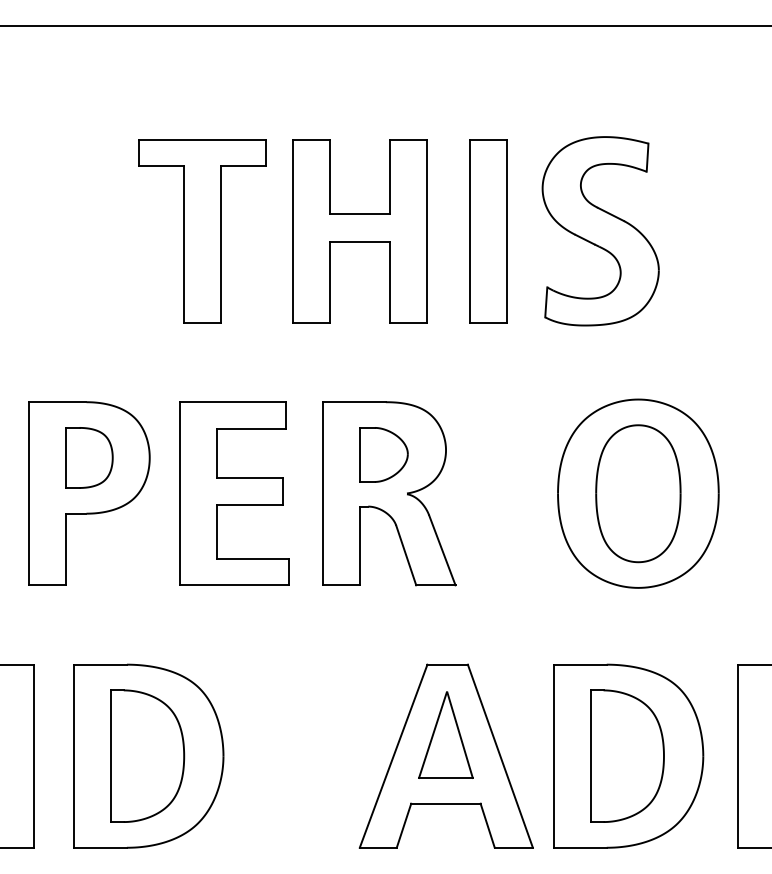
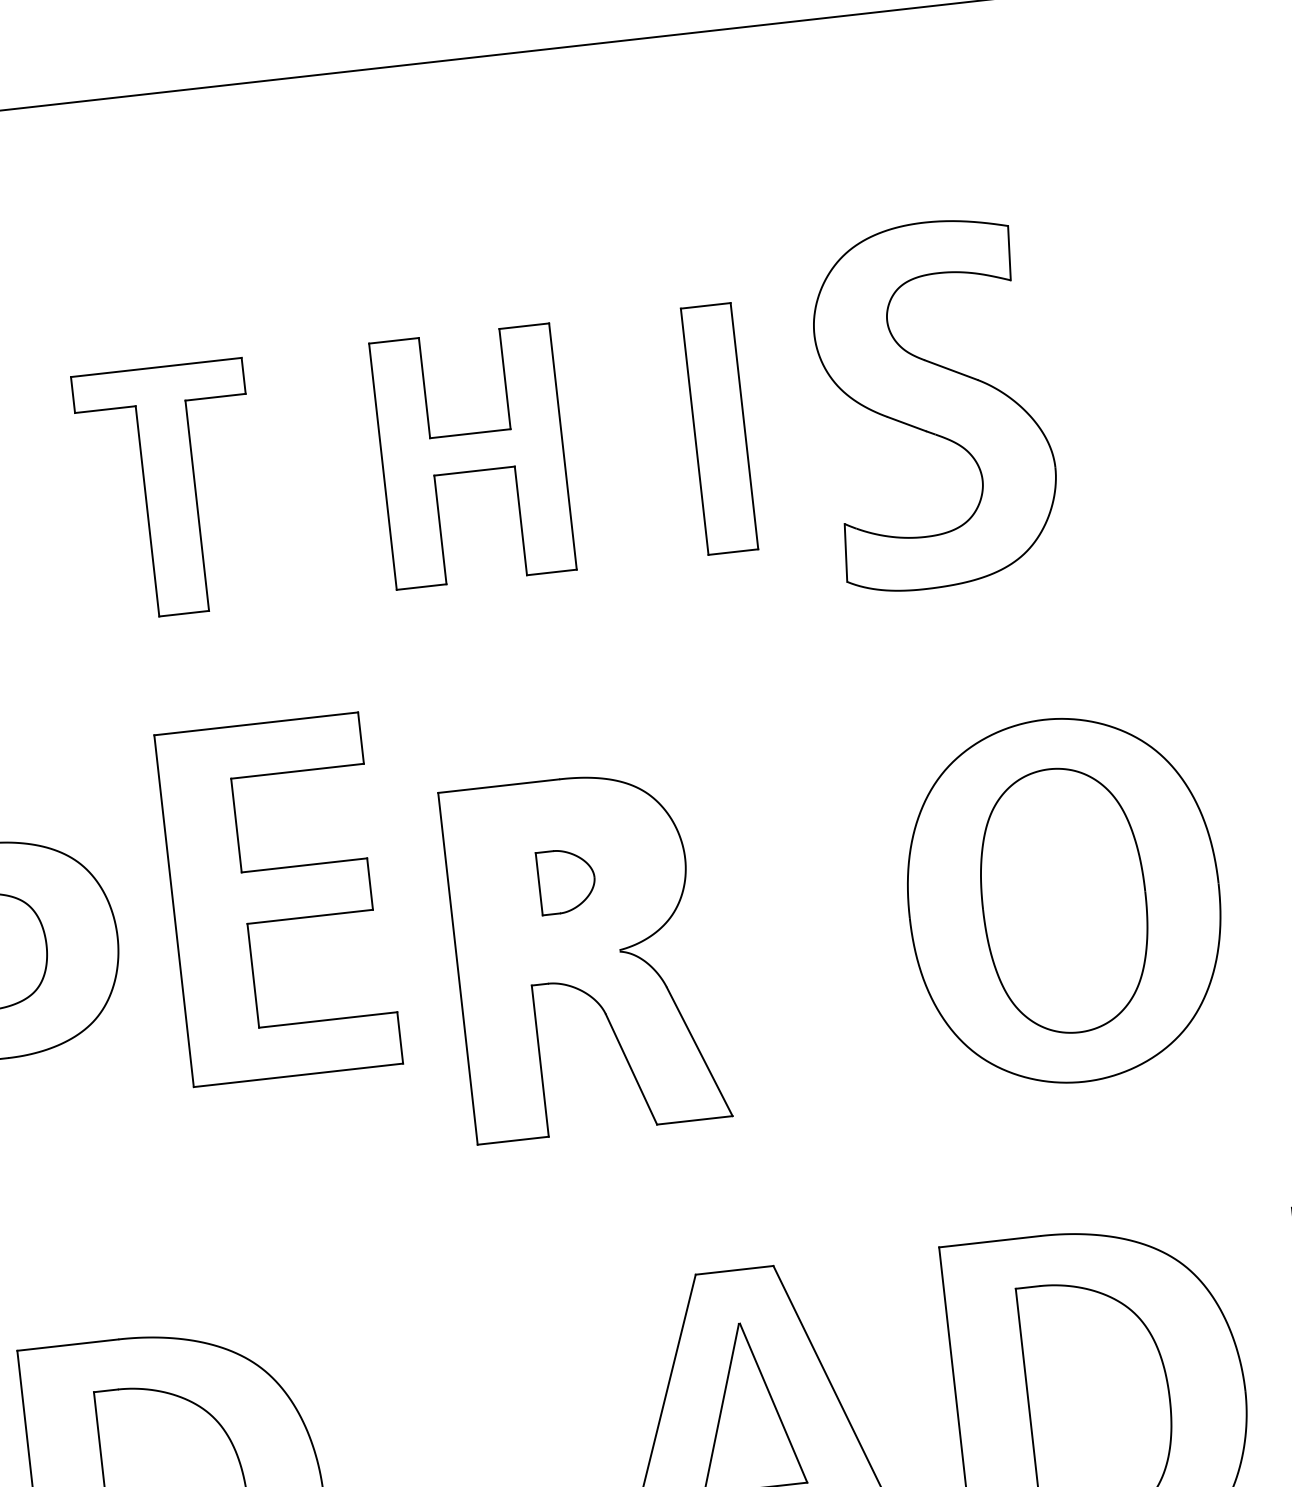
part: (202, 231) -> (170, 490), size x0.7
part: (359, 231) -> (471, 457), size x0.7
part: (488, 231) -> (719, 429), size x0.7
part: (383, 454) -> (566, 880), size x0.6
part: (234, 493) -> (278, 899), moved

